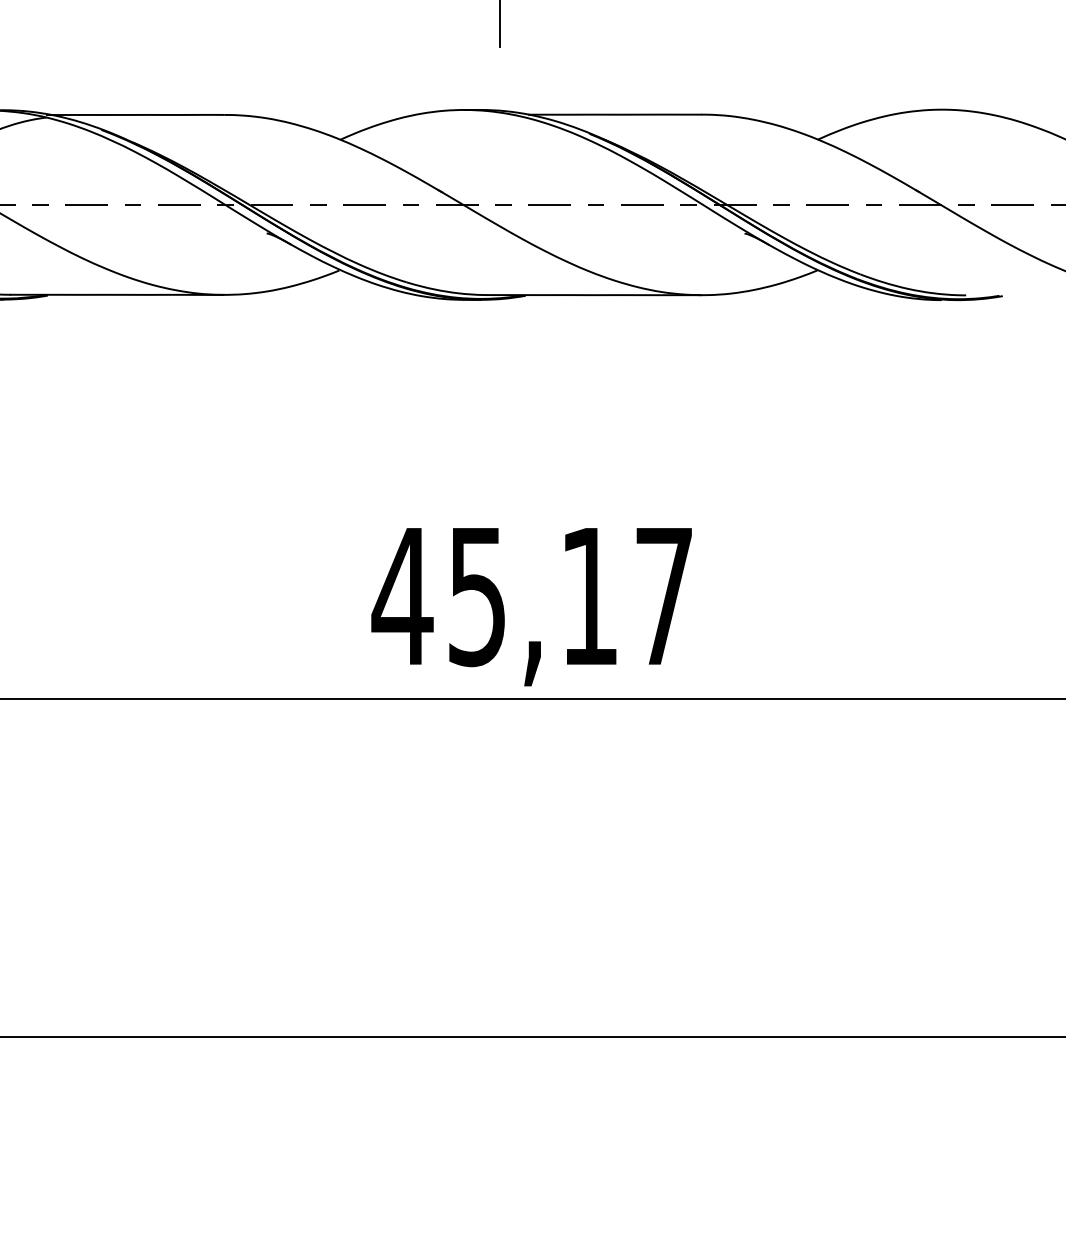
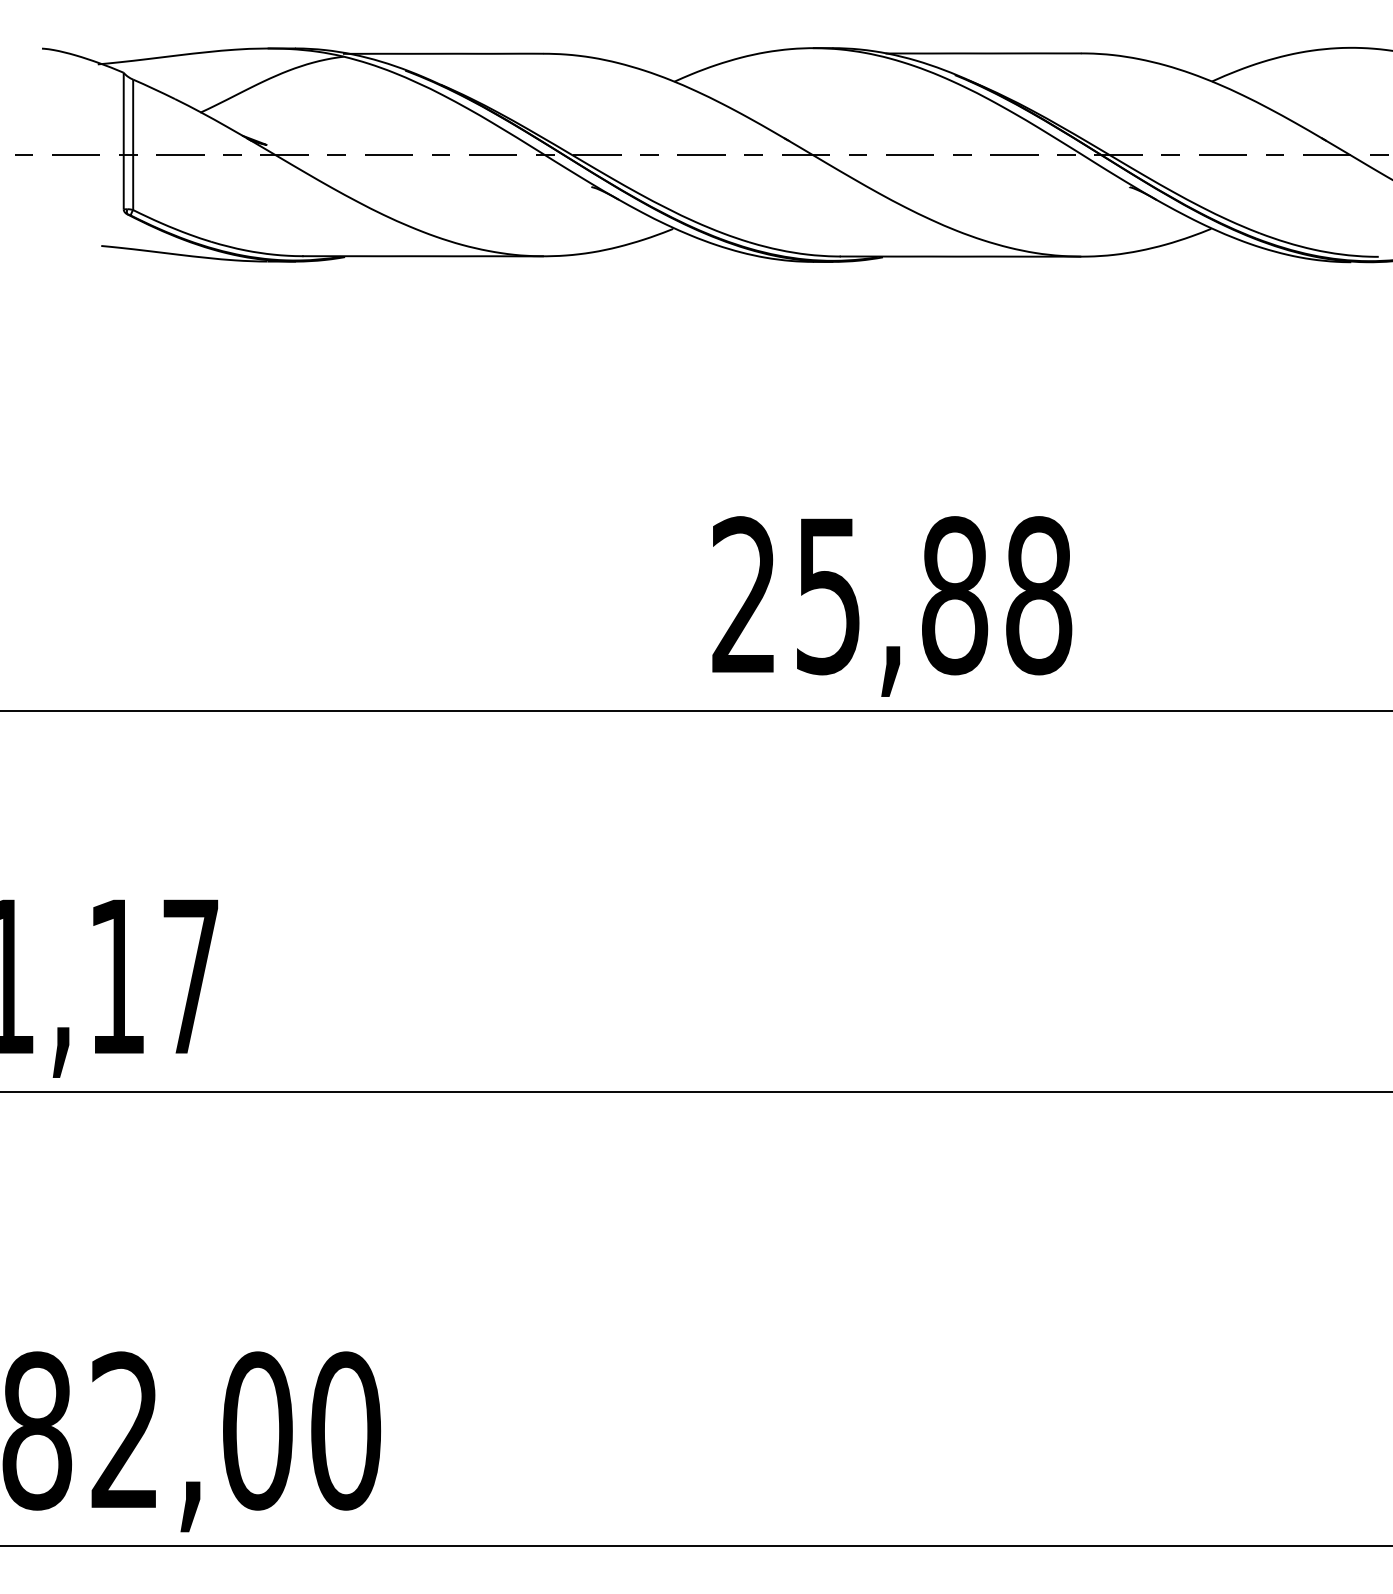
text: (532, 596) -> (890, 595), 45,17 -> 25,88

